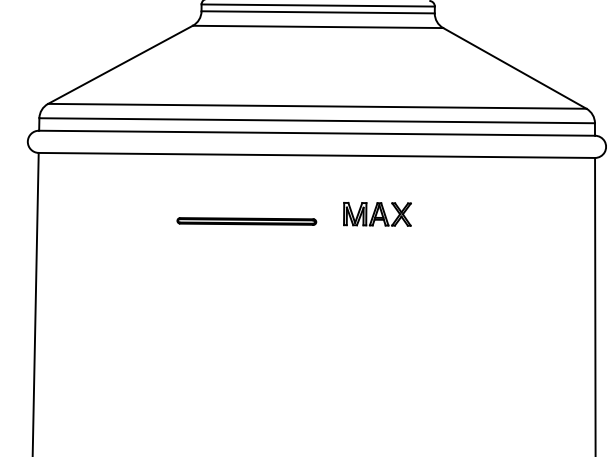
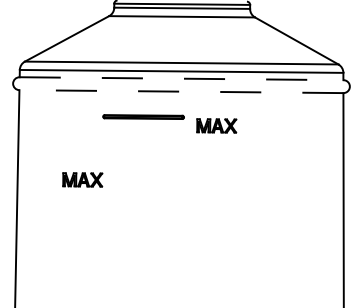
line: (316, 132) -> (181, 78), solid -> dashed
line: (316, 155) -> (181, 91), solid -> dashed
part: (246, 220) -> (143, 116), moved
part: (146, 306) -> (82, 179), added

